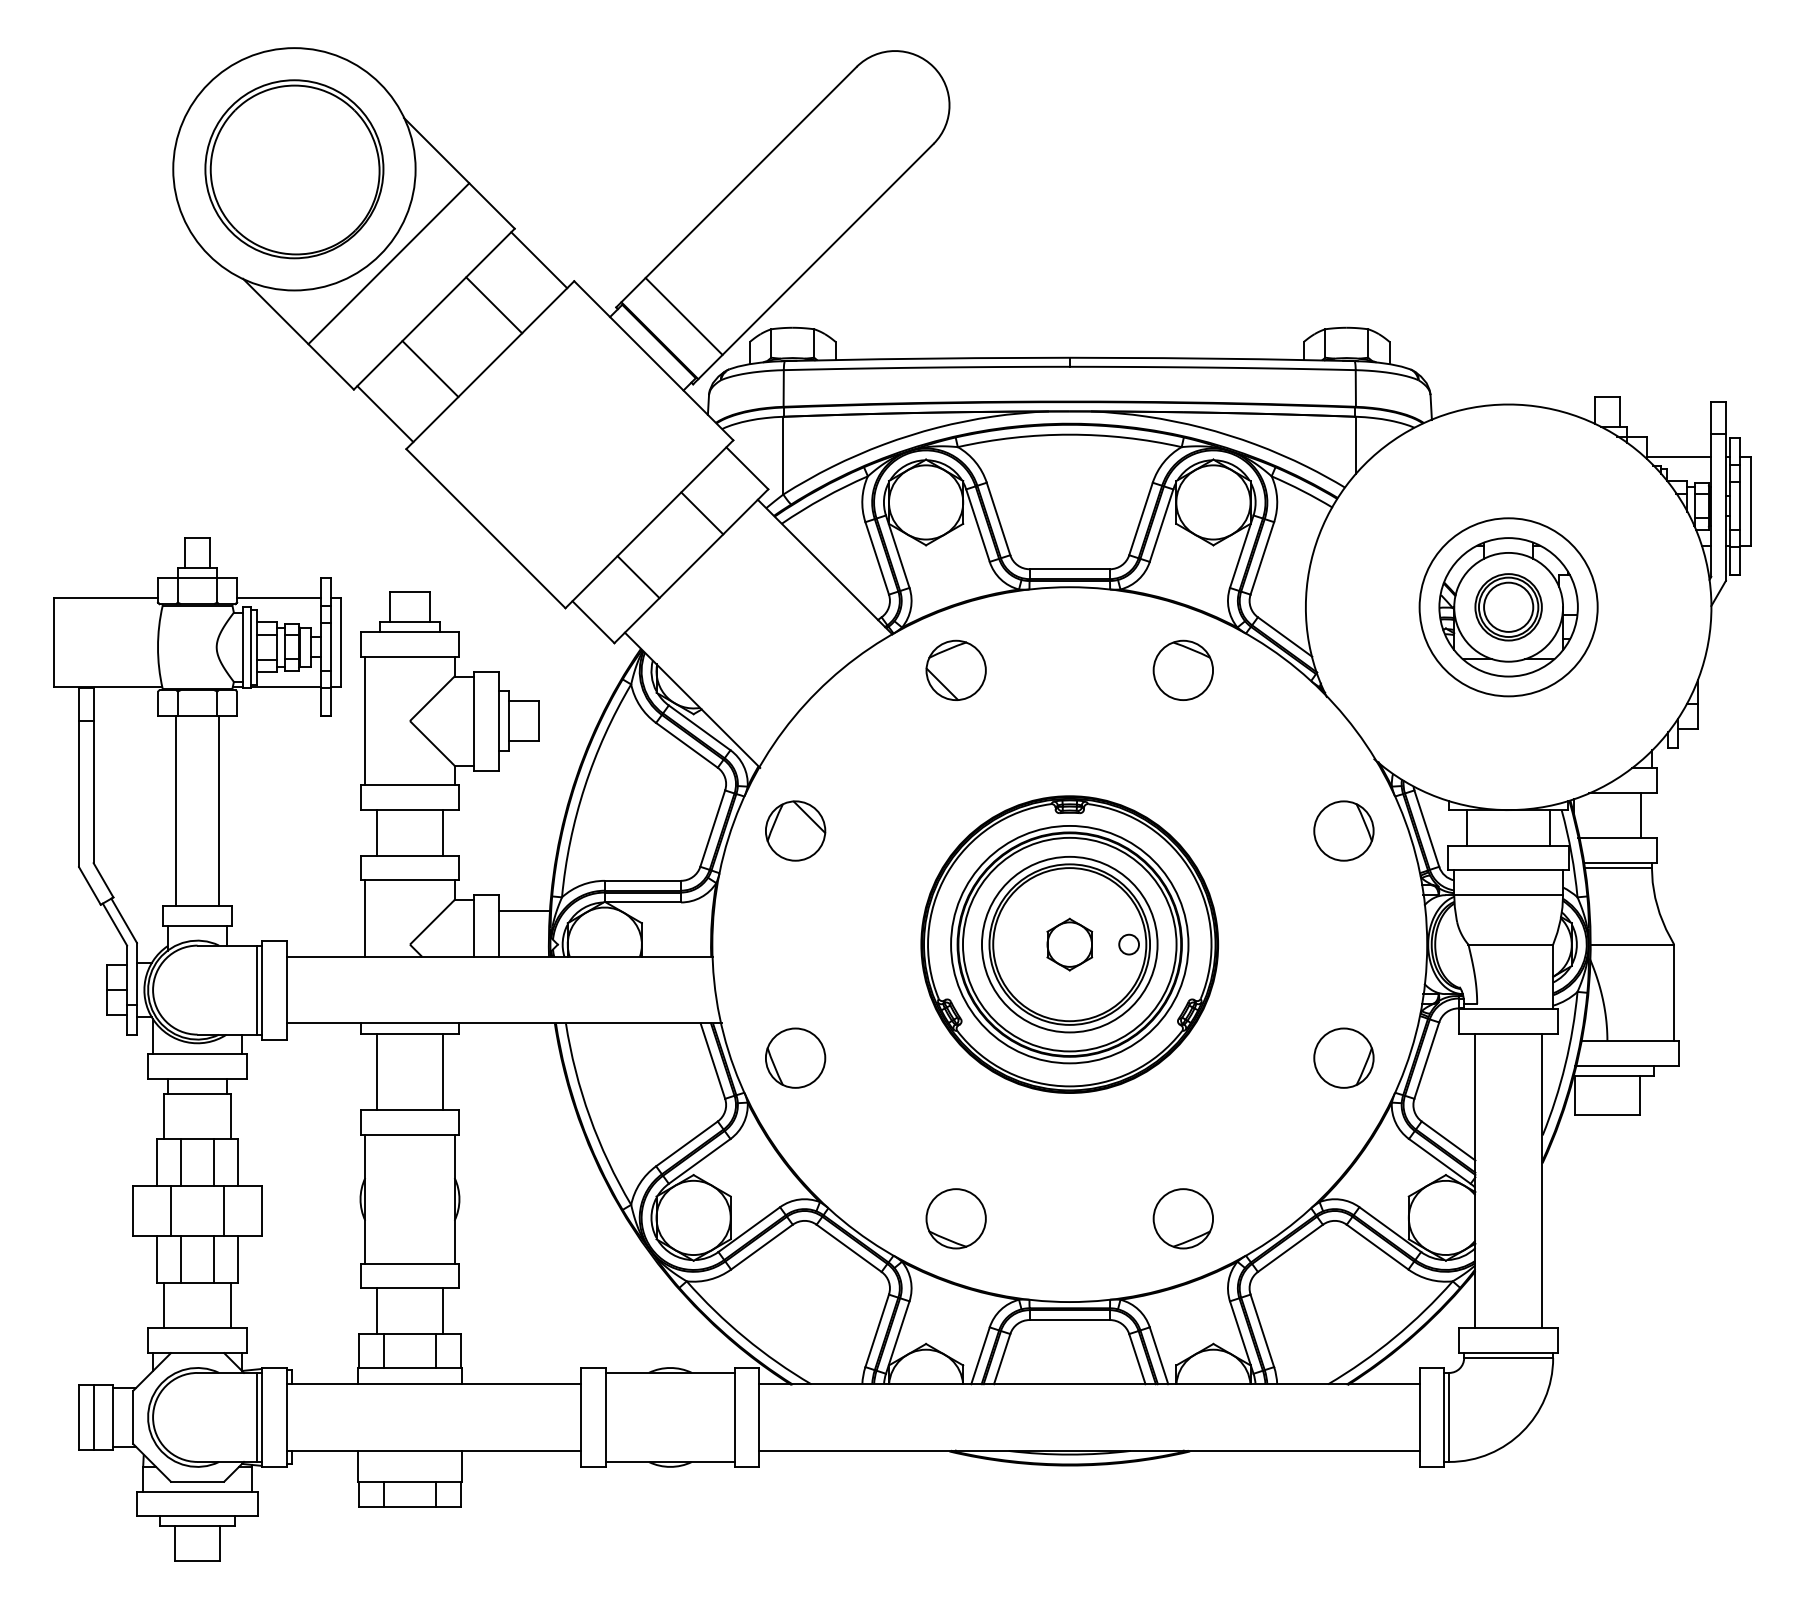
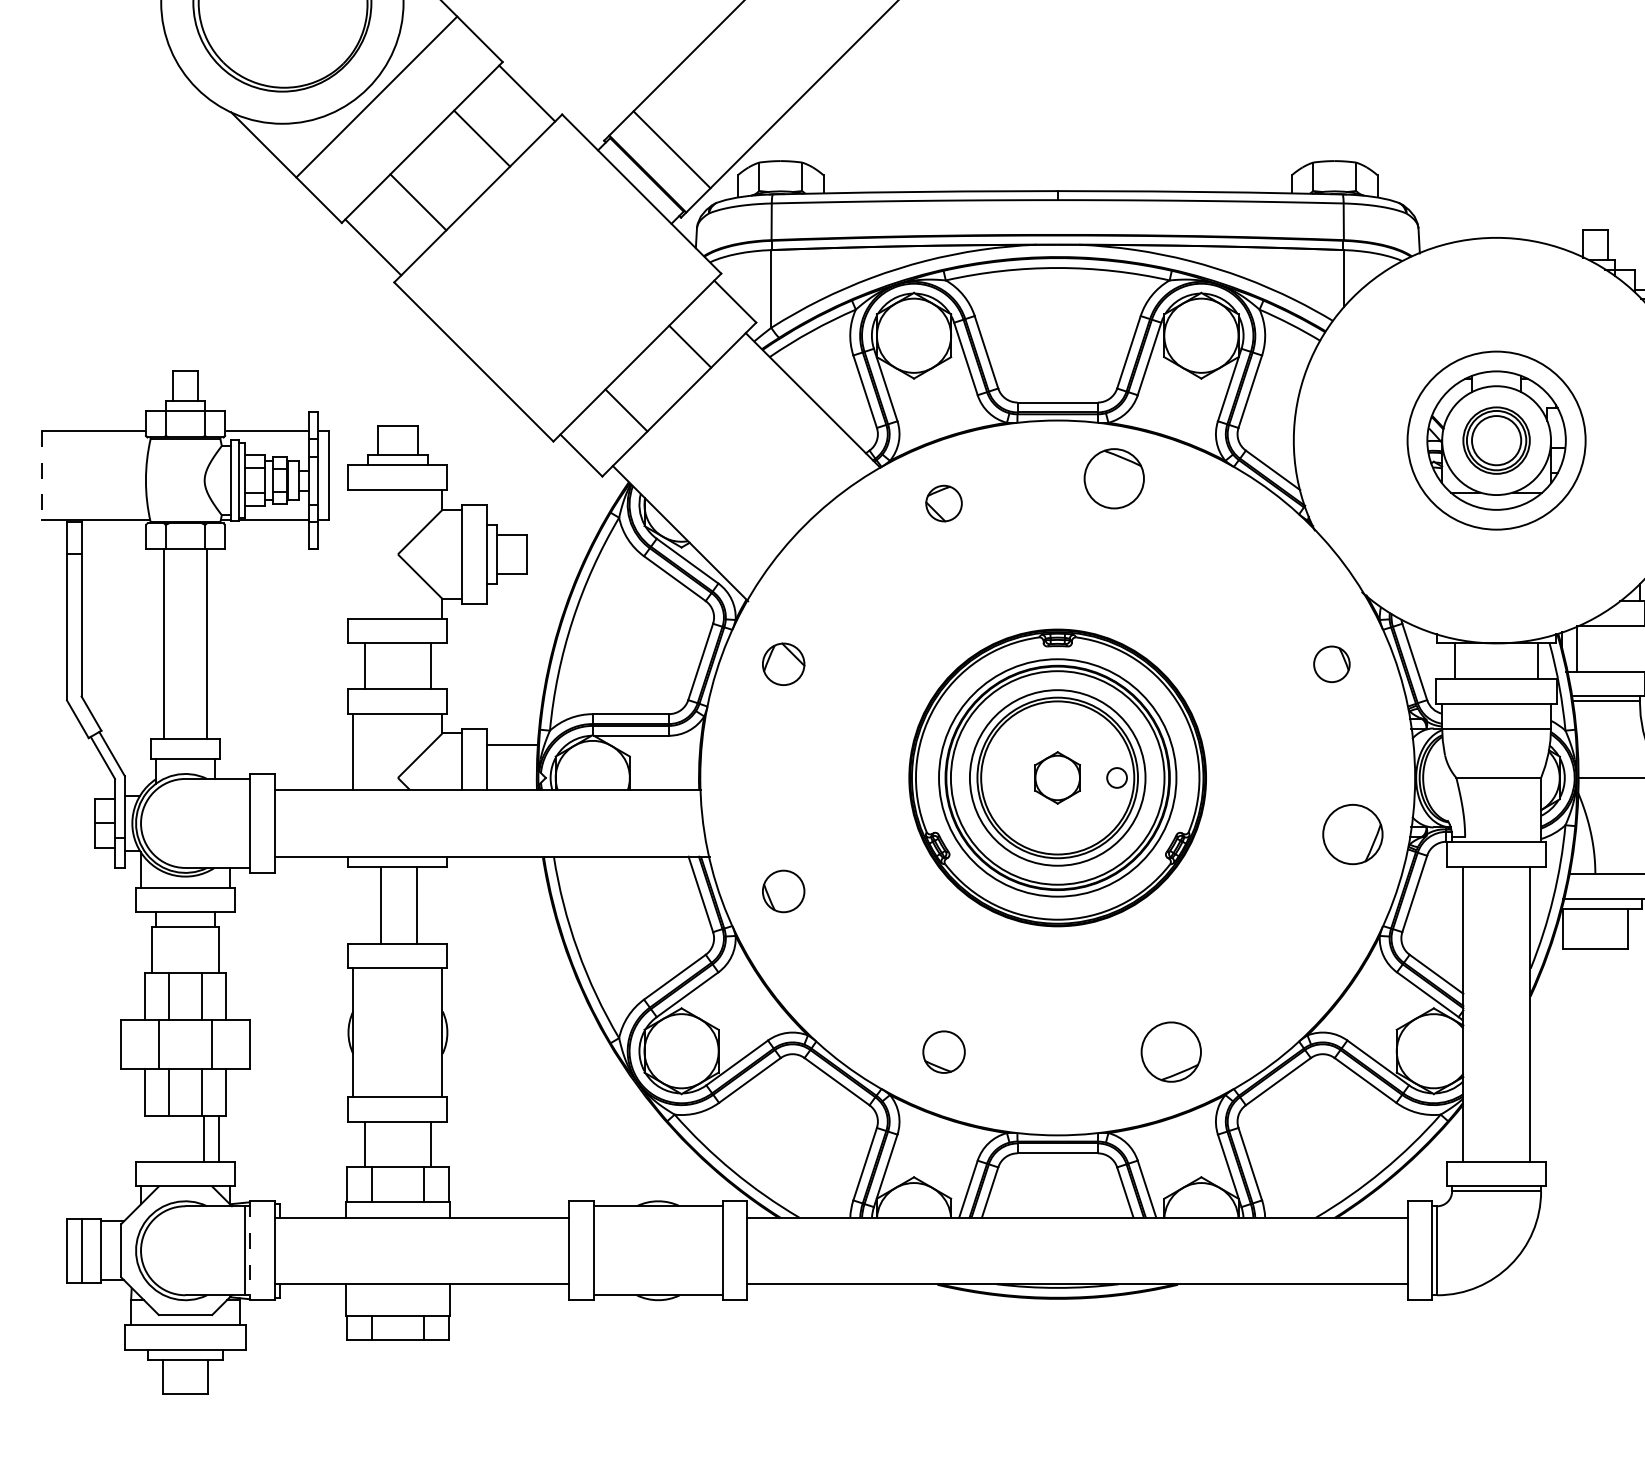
line: (54, 642) -> (42, 475), solid -> dashed
part: (955, 669) -> (943, 502), size x0.6
part: (1182, 669) -> (1113, 477), moved
line: (365, 720) -> (353, 553), removed
line: (1640, 815) -> (1576, 648), moved
part: (795, 830) -> (783, 663), size x0.7
part: (1343, 830) -> (1331, 663), size x0.6
line: (256, 989) -> (244, 822), removed
part: (795, 1057) -> (783, 890), size x0.7
part: (1343, 1057) -> (1352, 833), moved
line: (376, 1071) -> (416, 904), moved
line: (443, 1071) -> (381, 904), moved
part: (955, 1218) -> (943, 1051), size x0.7
line: (164, 1305) -> (204, 1138), moved
line: (261, 1417) -> (249, 1250), solid -> dashed

